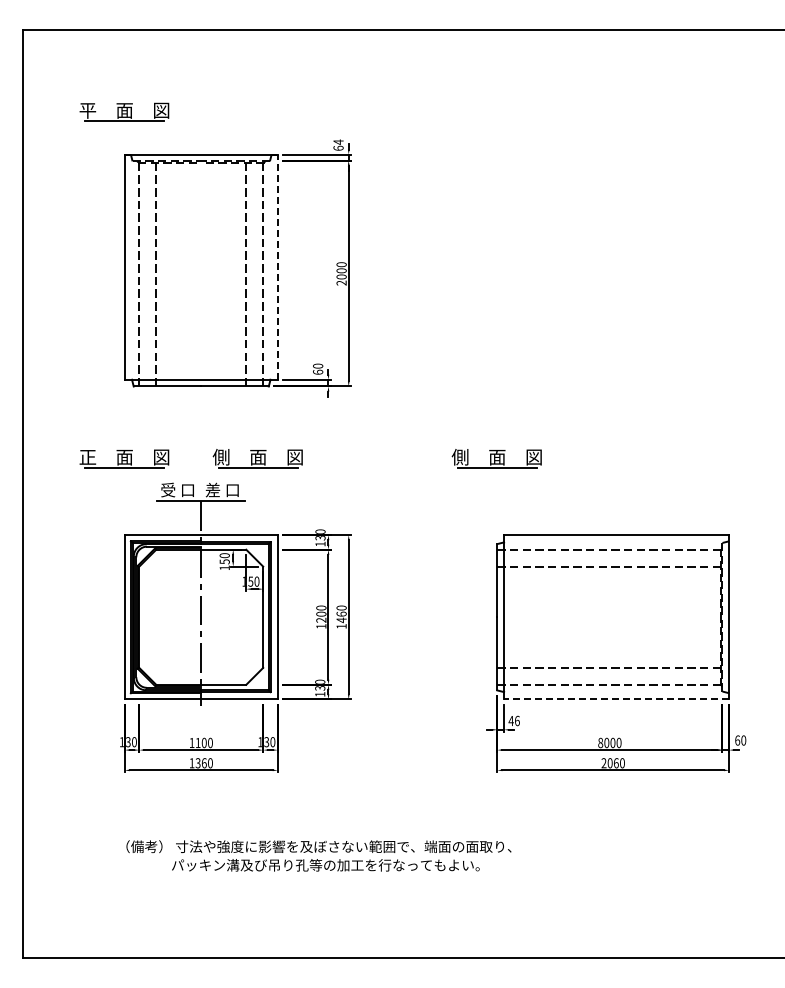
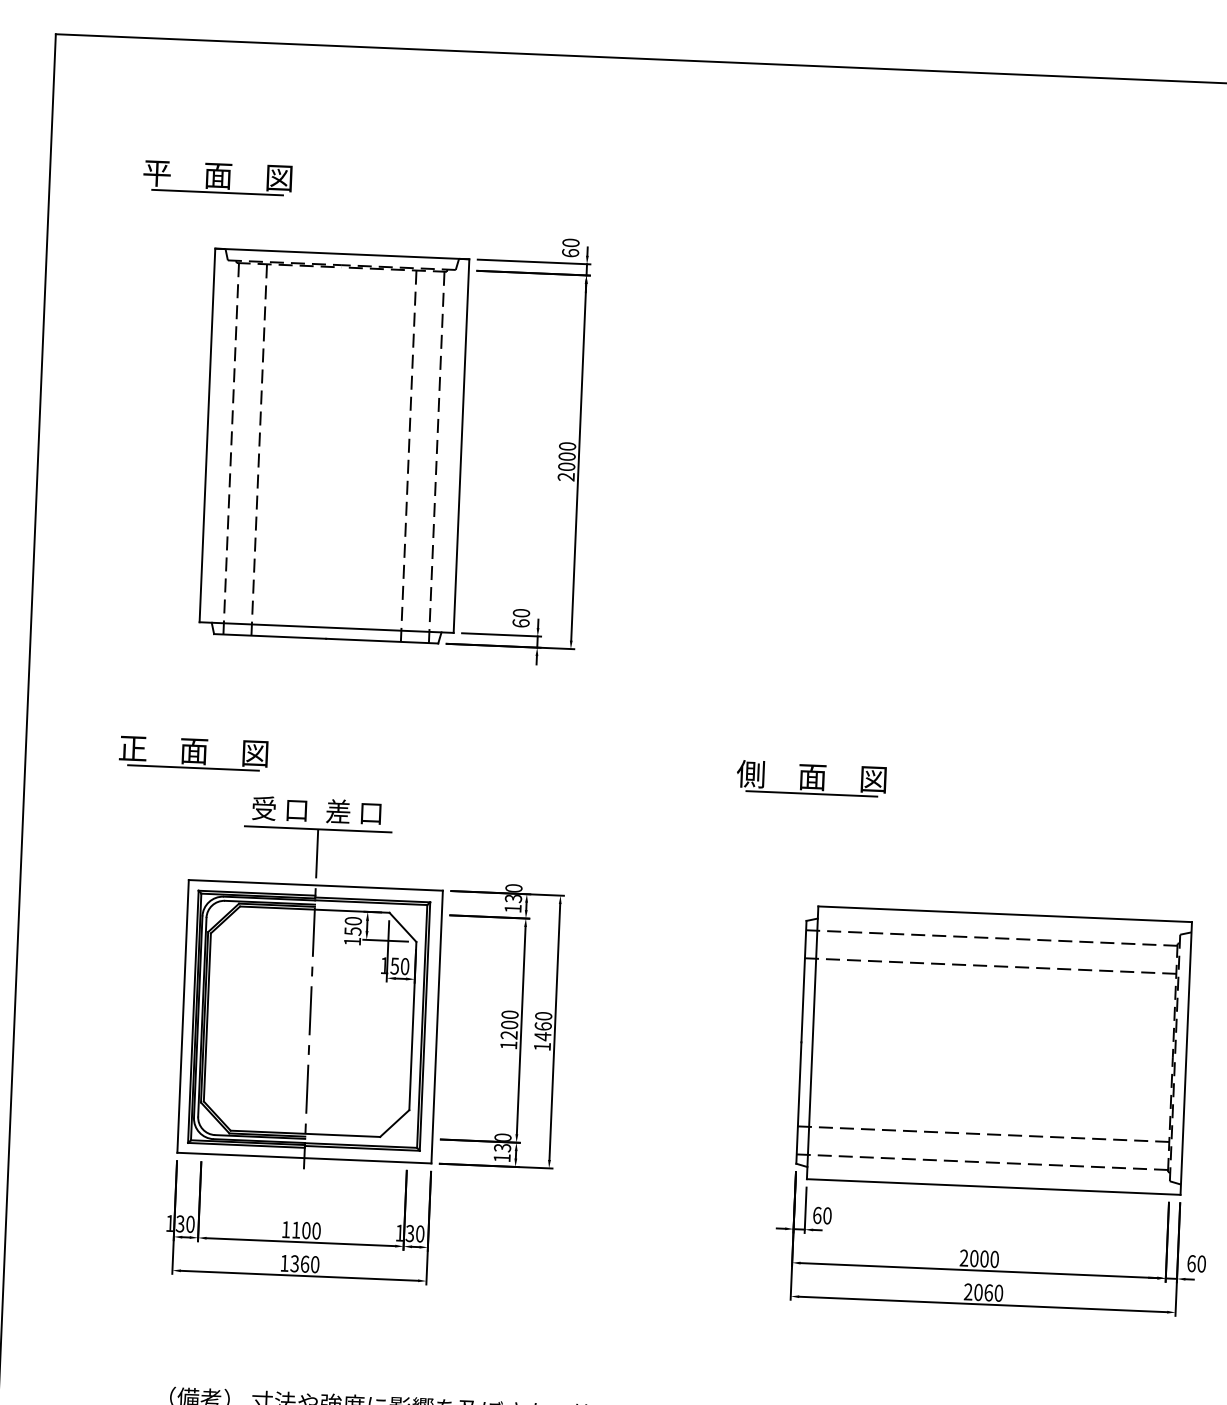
text: (338, 141) -> (570, 241), 64 -> 60
line: (277, 267) -> (460, 446), dashed -> solid
part: (257, 458) -> (414, 762), removed
line: (616, 699) -> (993, 1187), dashed -> solid
text: (513, 720) -> (821, 1214), 46 -> 60
text: (600, 743) -> (963, 1258), 8000 -> 2000

